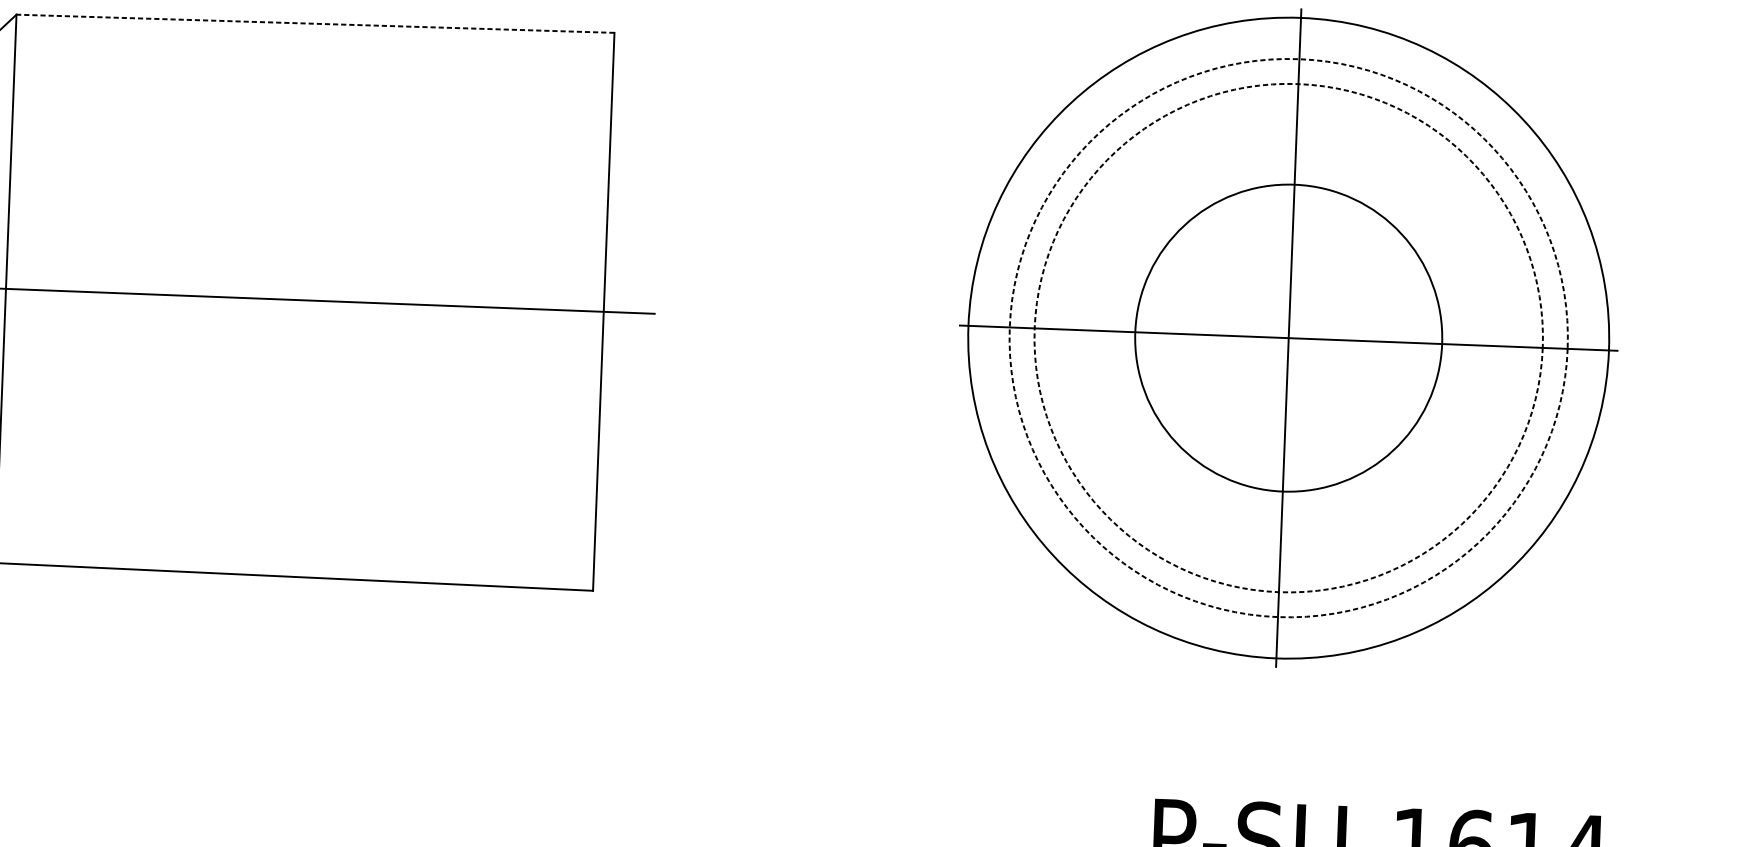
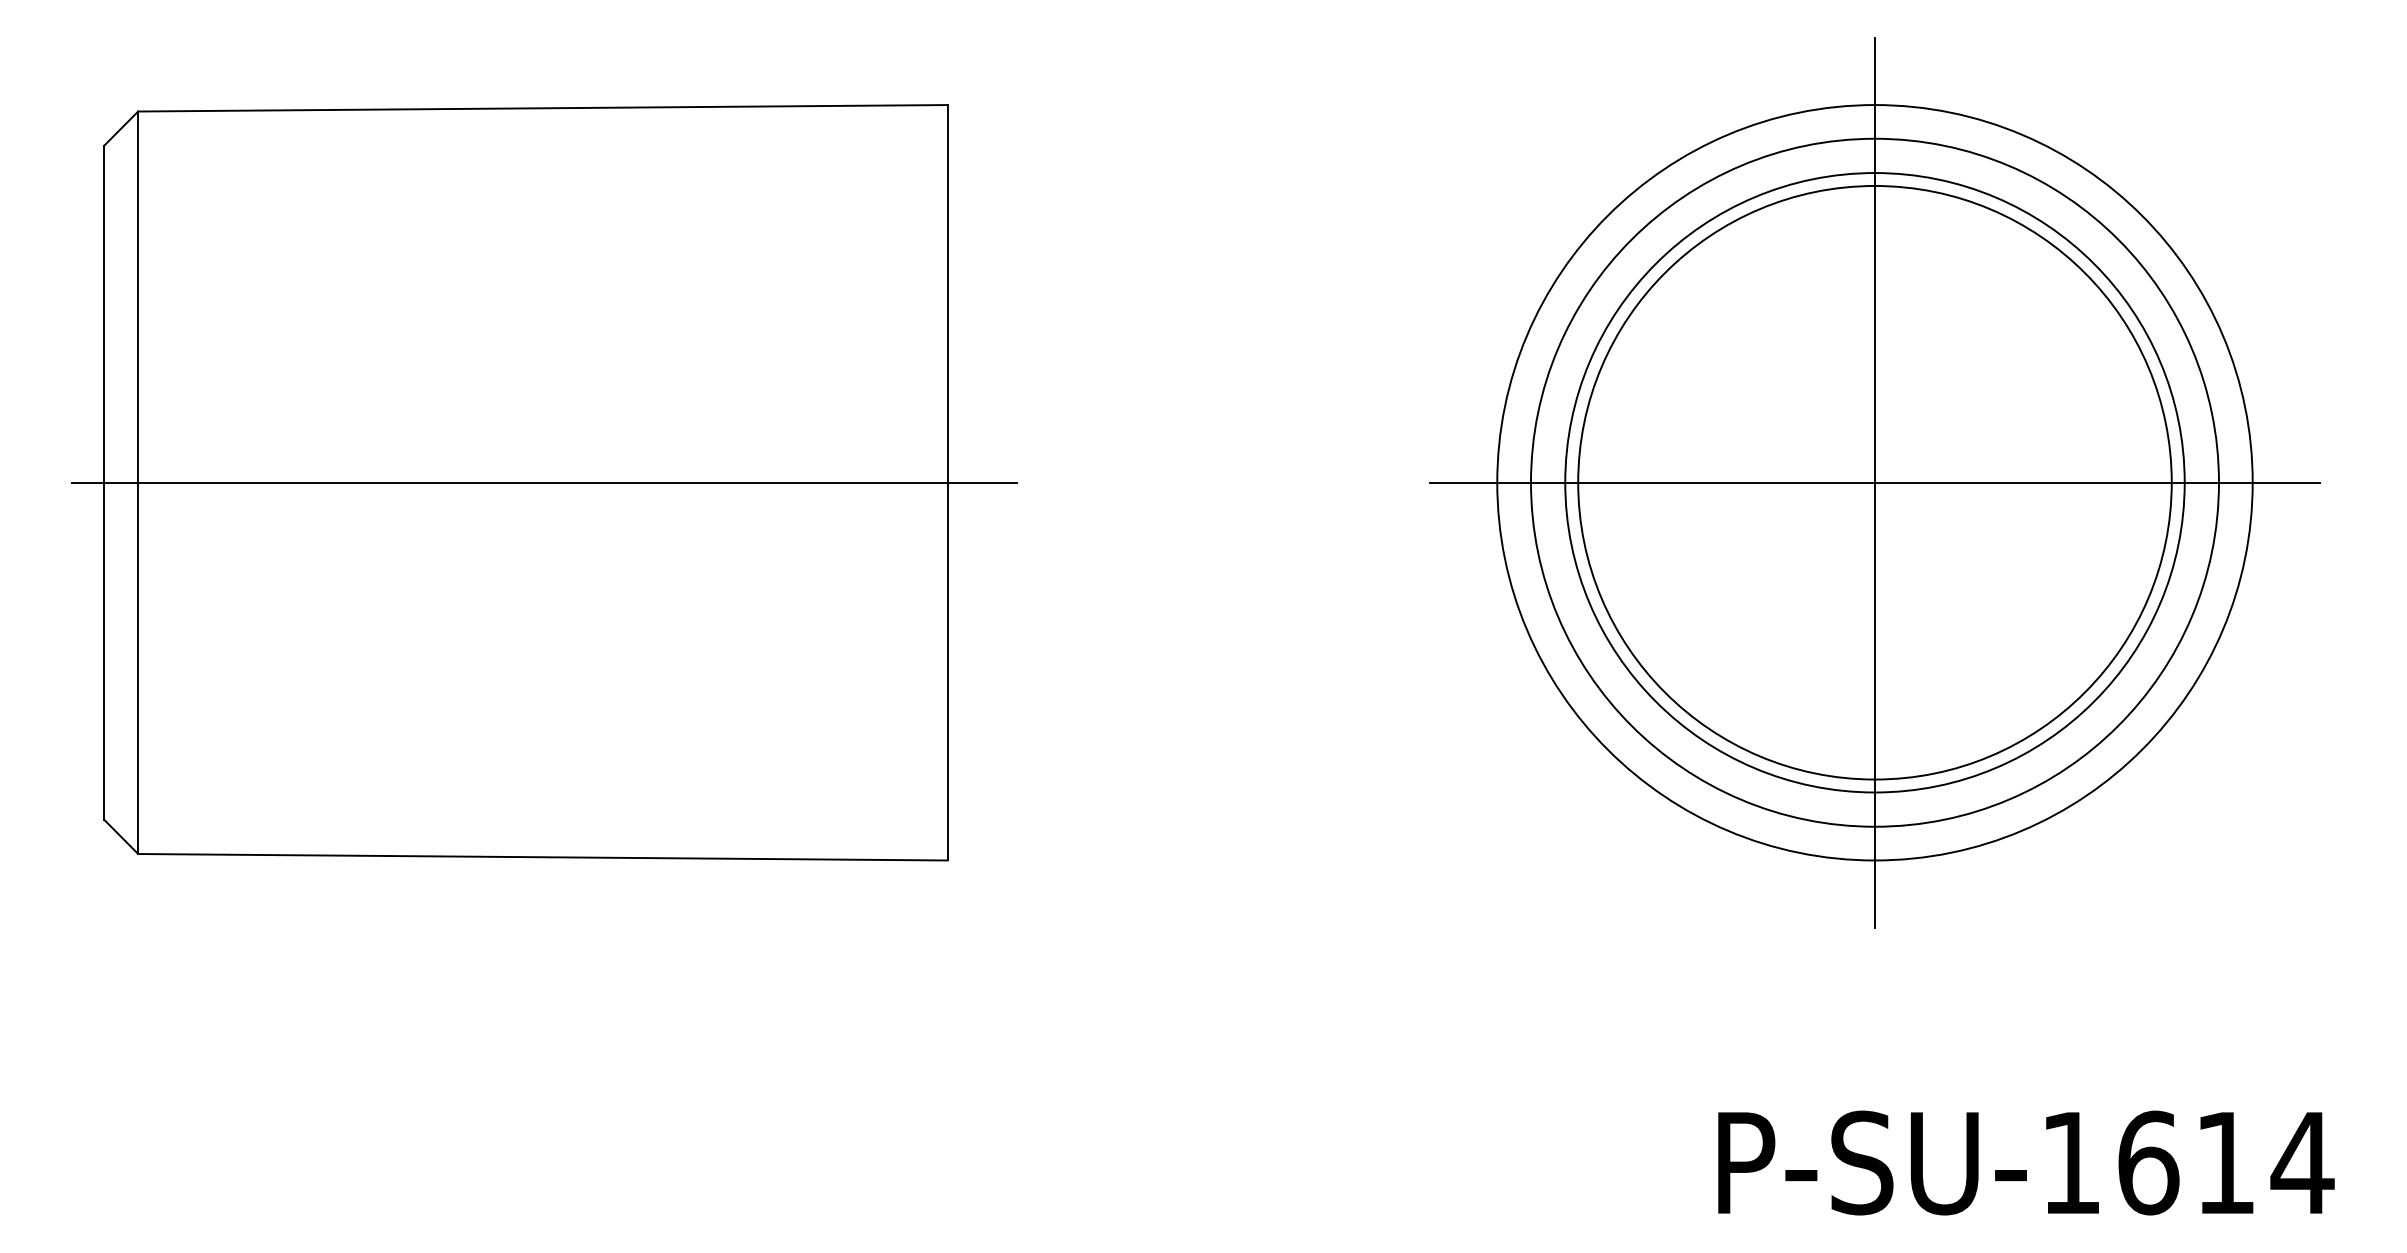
line: (315, 23) -> (542, 108), dashed -> solid
circle: (1288, 337) -> (1874, 482), dashed -> solid
circle: (1288, 337) -> (1874, 482), dashed -> solid
circle: (1288, 337) -> (1874, 482), size x0.71
circle: (1288, 337) -> (1874, 482), size x1.43

